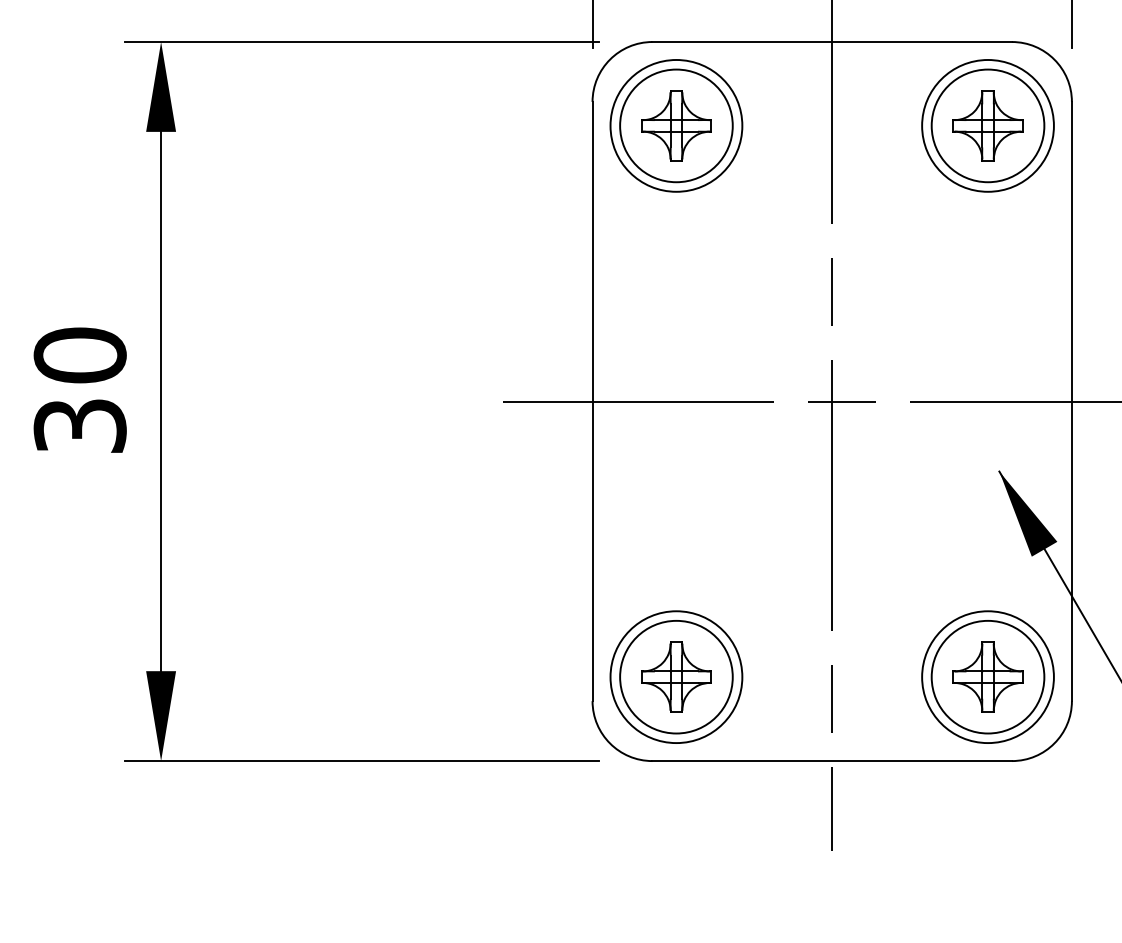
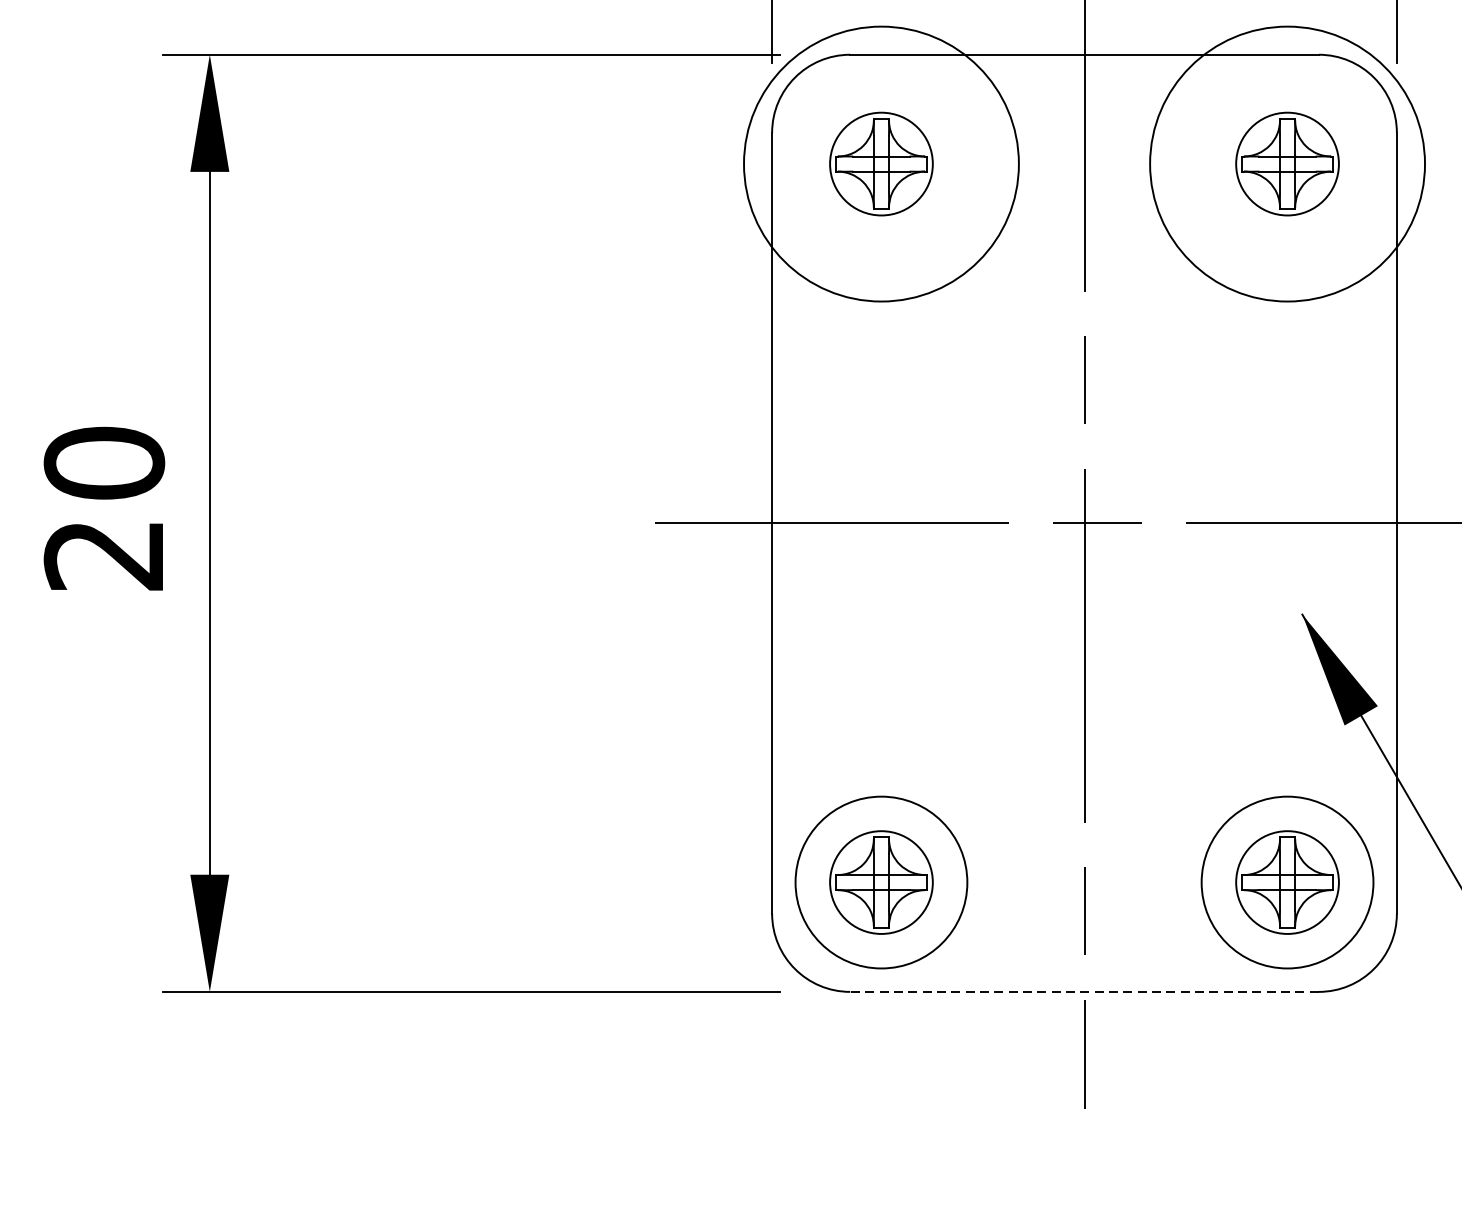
circle: (676, 125) -> (881, 163), size x0.7
circle: (676, 125) -> (881, 163), size x1.6
circle: (987, 125) -> (1286, 163), size x0.7
circle: (987, 125) -> (1286, 163), size x1.6
text: (79, 426) -> (103, 555), 30 -> 20
circle: (676, 676) -> (881, 881), size x0.7
circle: (987, 676) -> (1286, 881), size x0.7
line: (832, 761) -> (1084, 992), solid -> dashed

